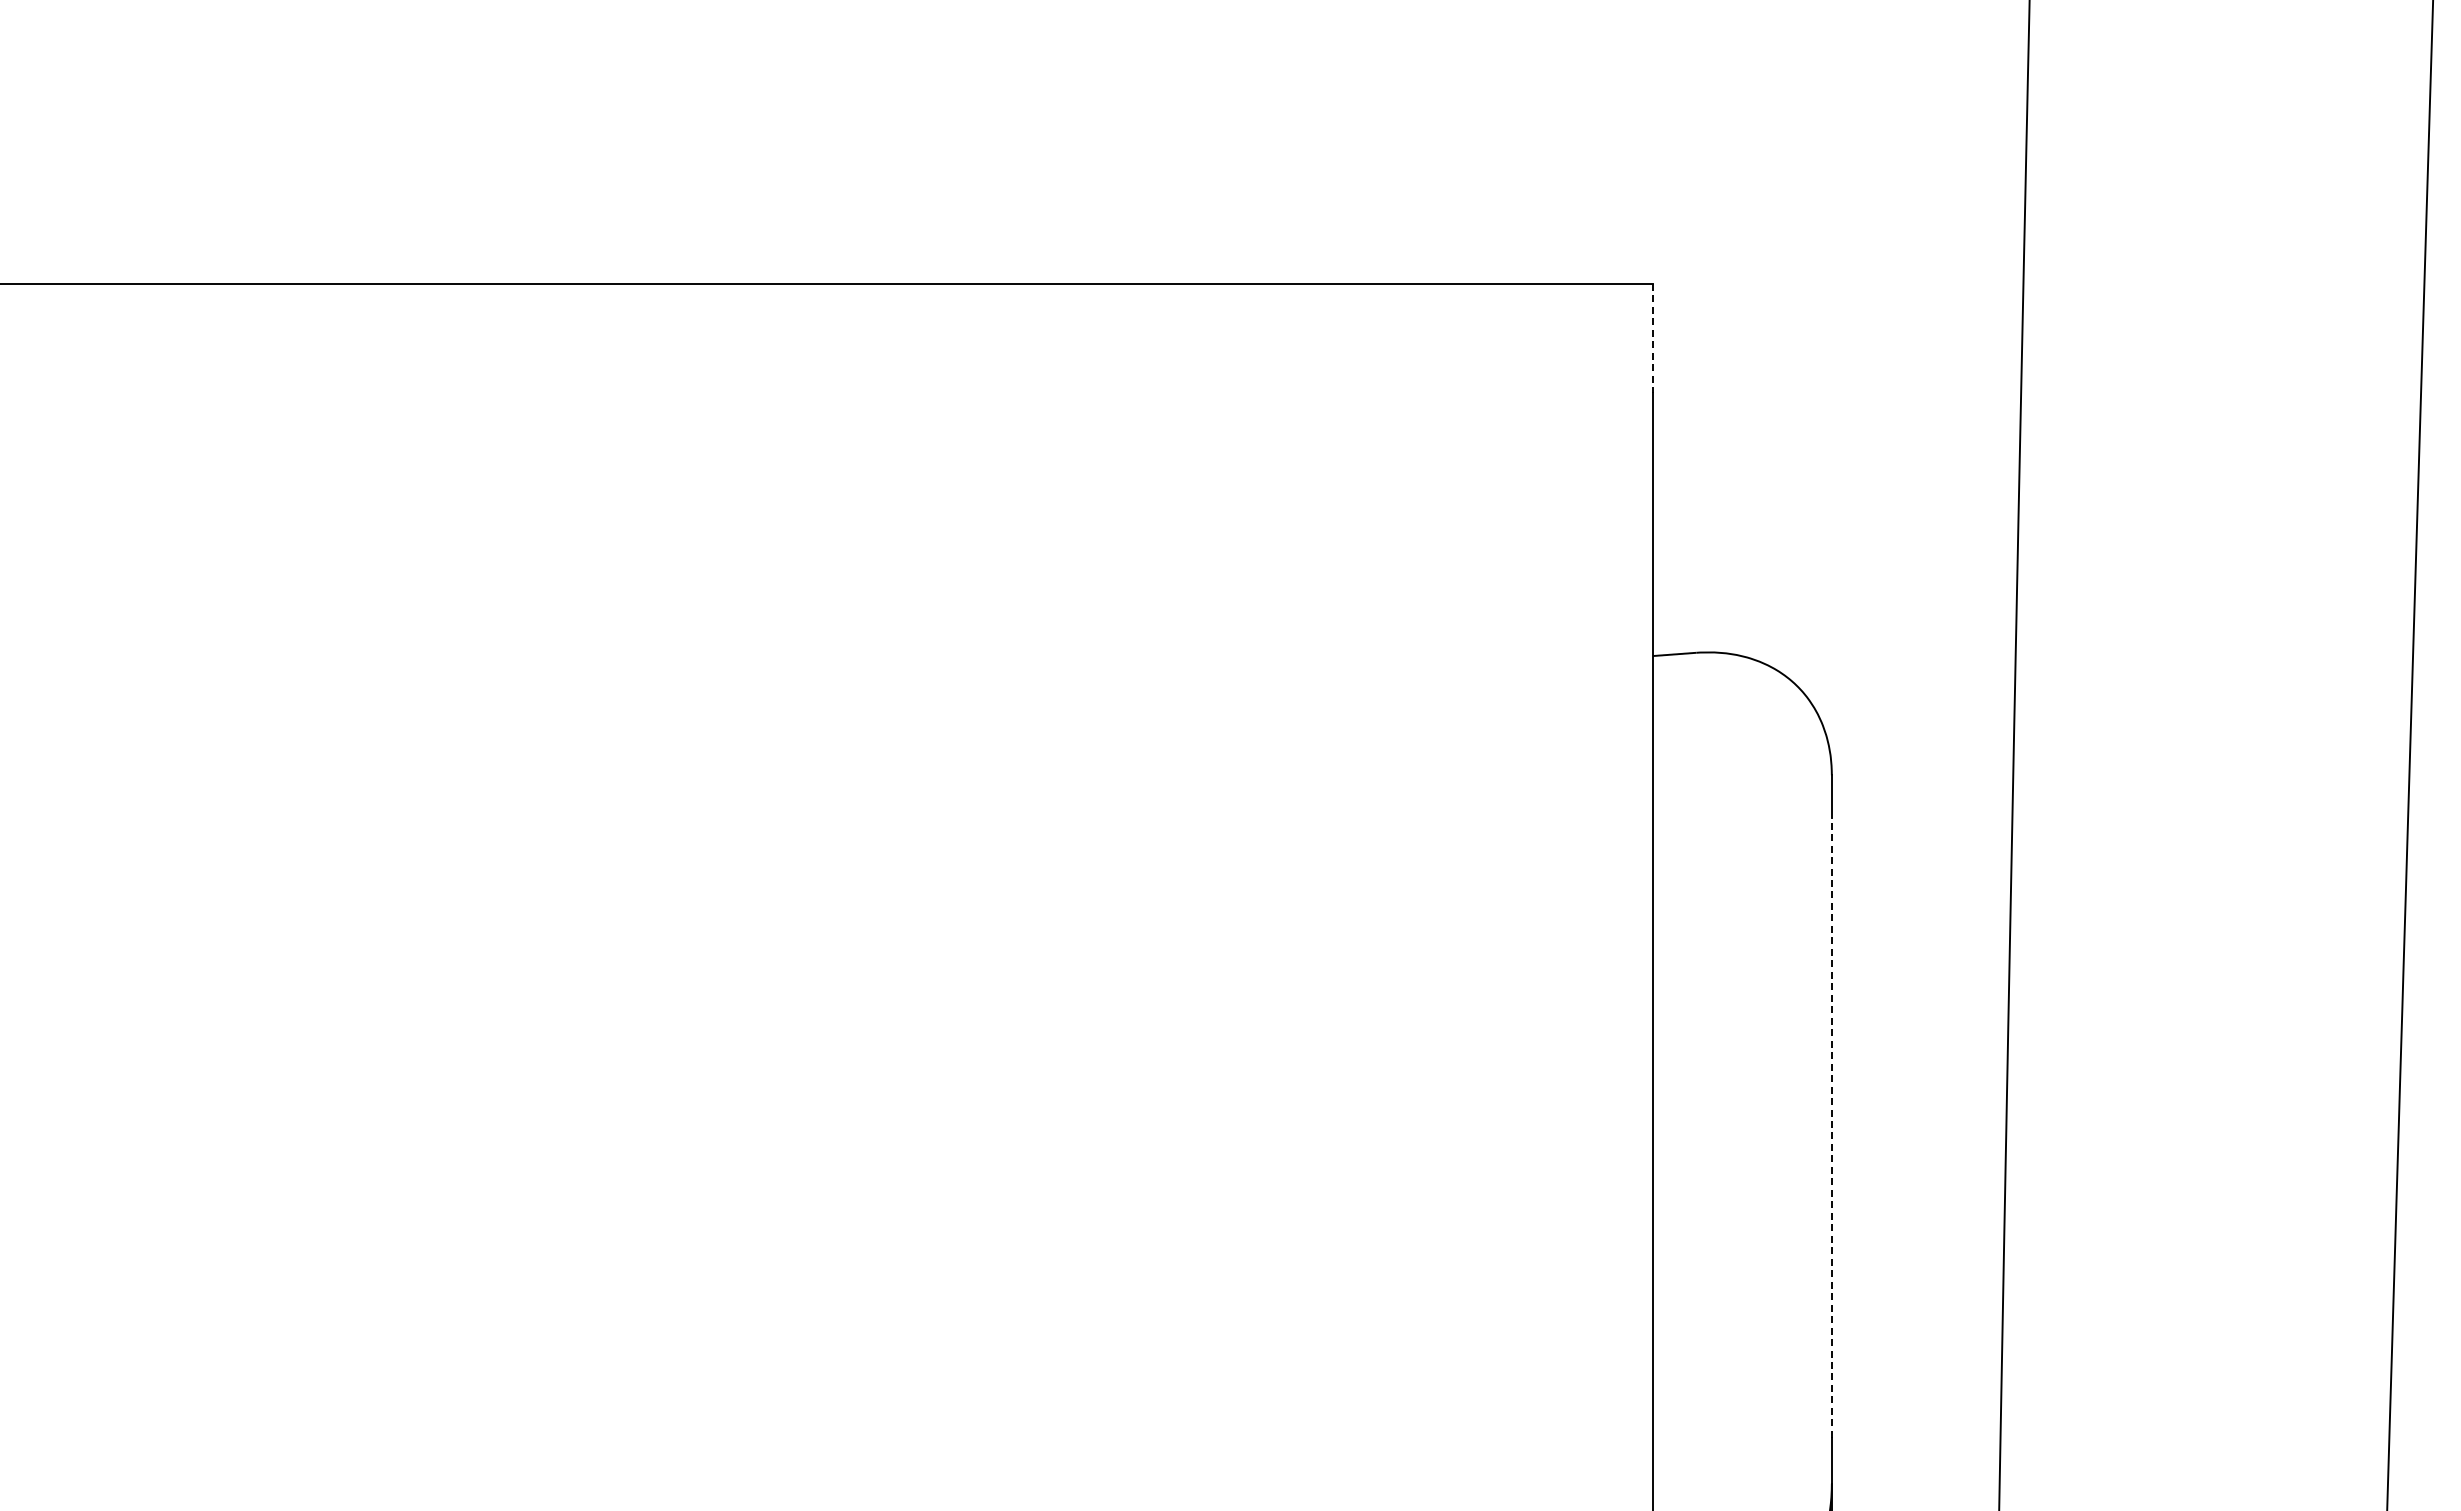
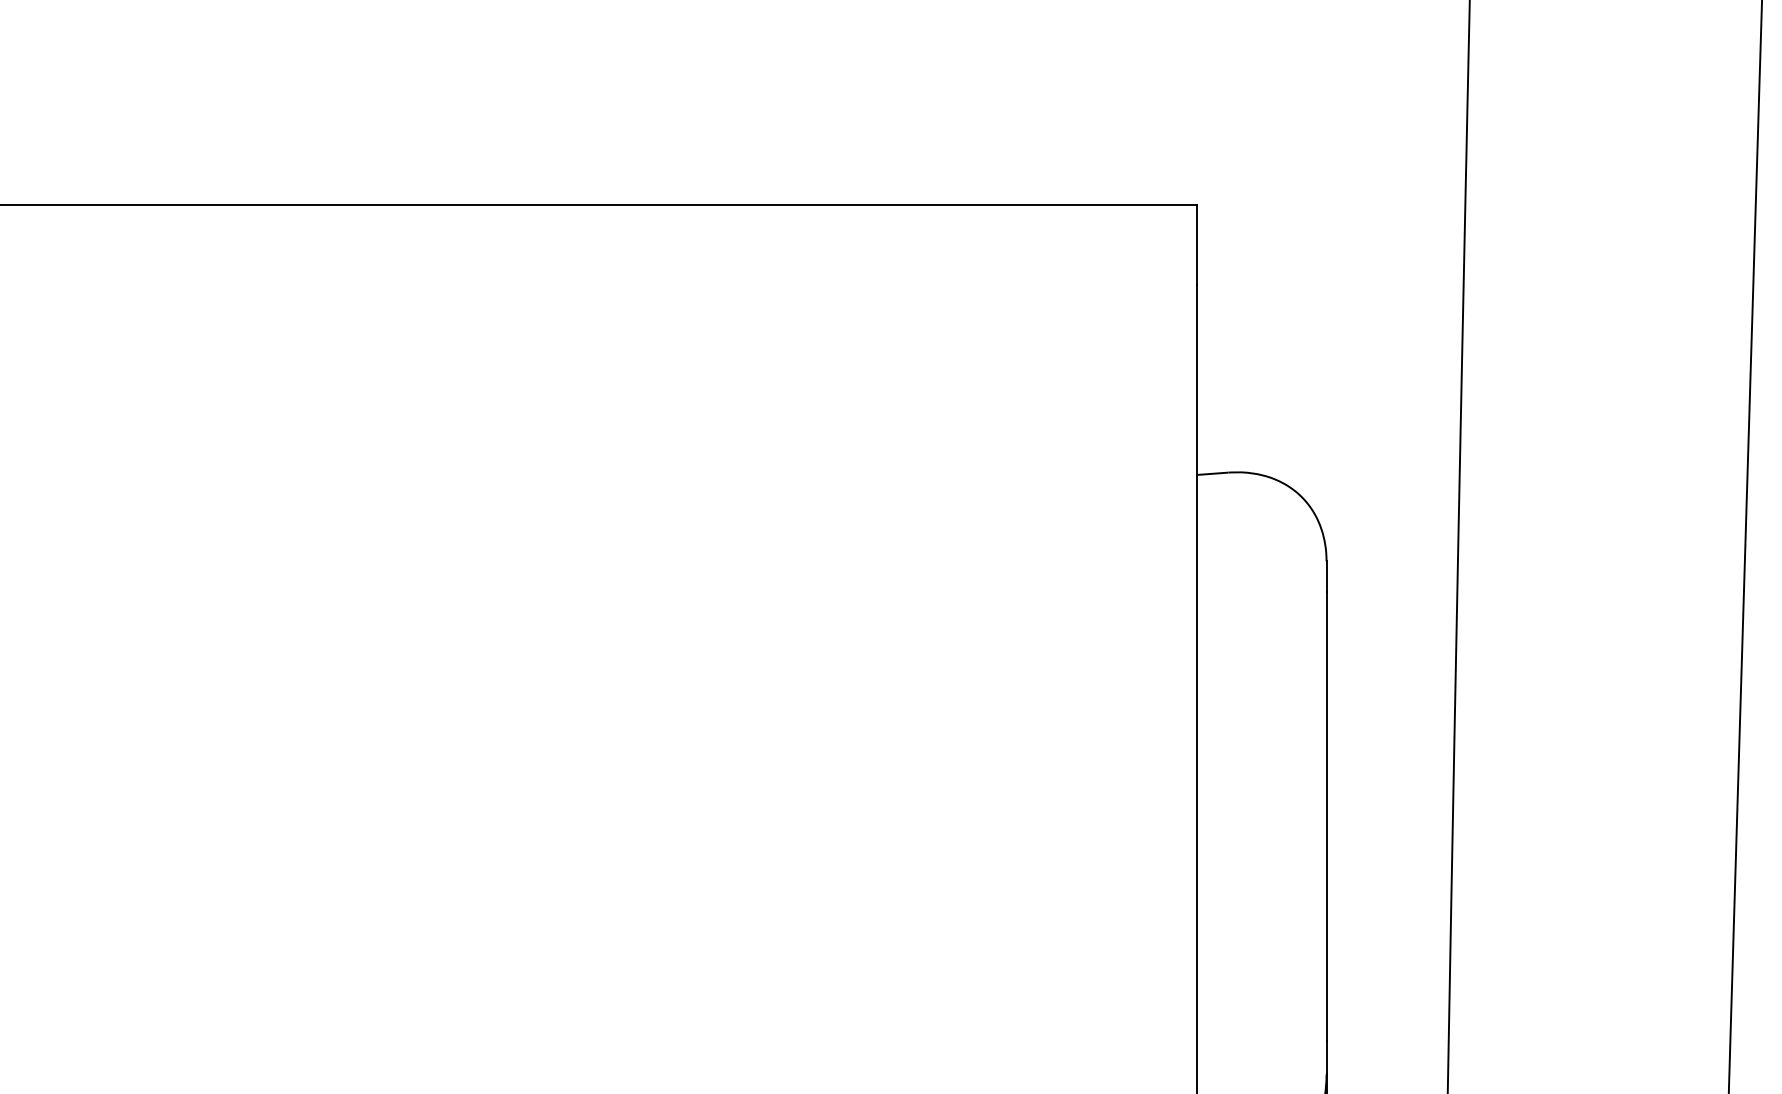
line: (1652, 338) -> (1196, 244), dashed -> solid
line: (1831, 1128) -> (1326, 817), dashed -> solid

